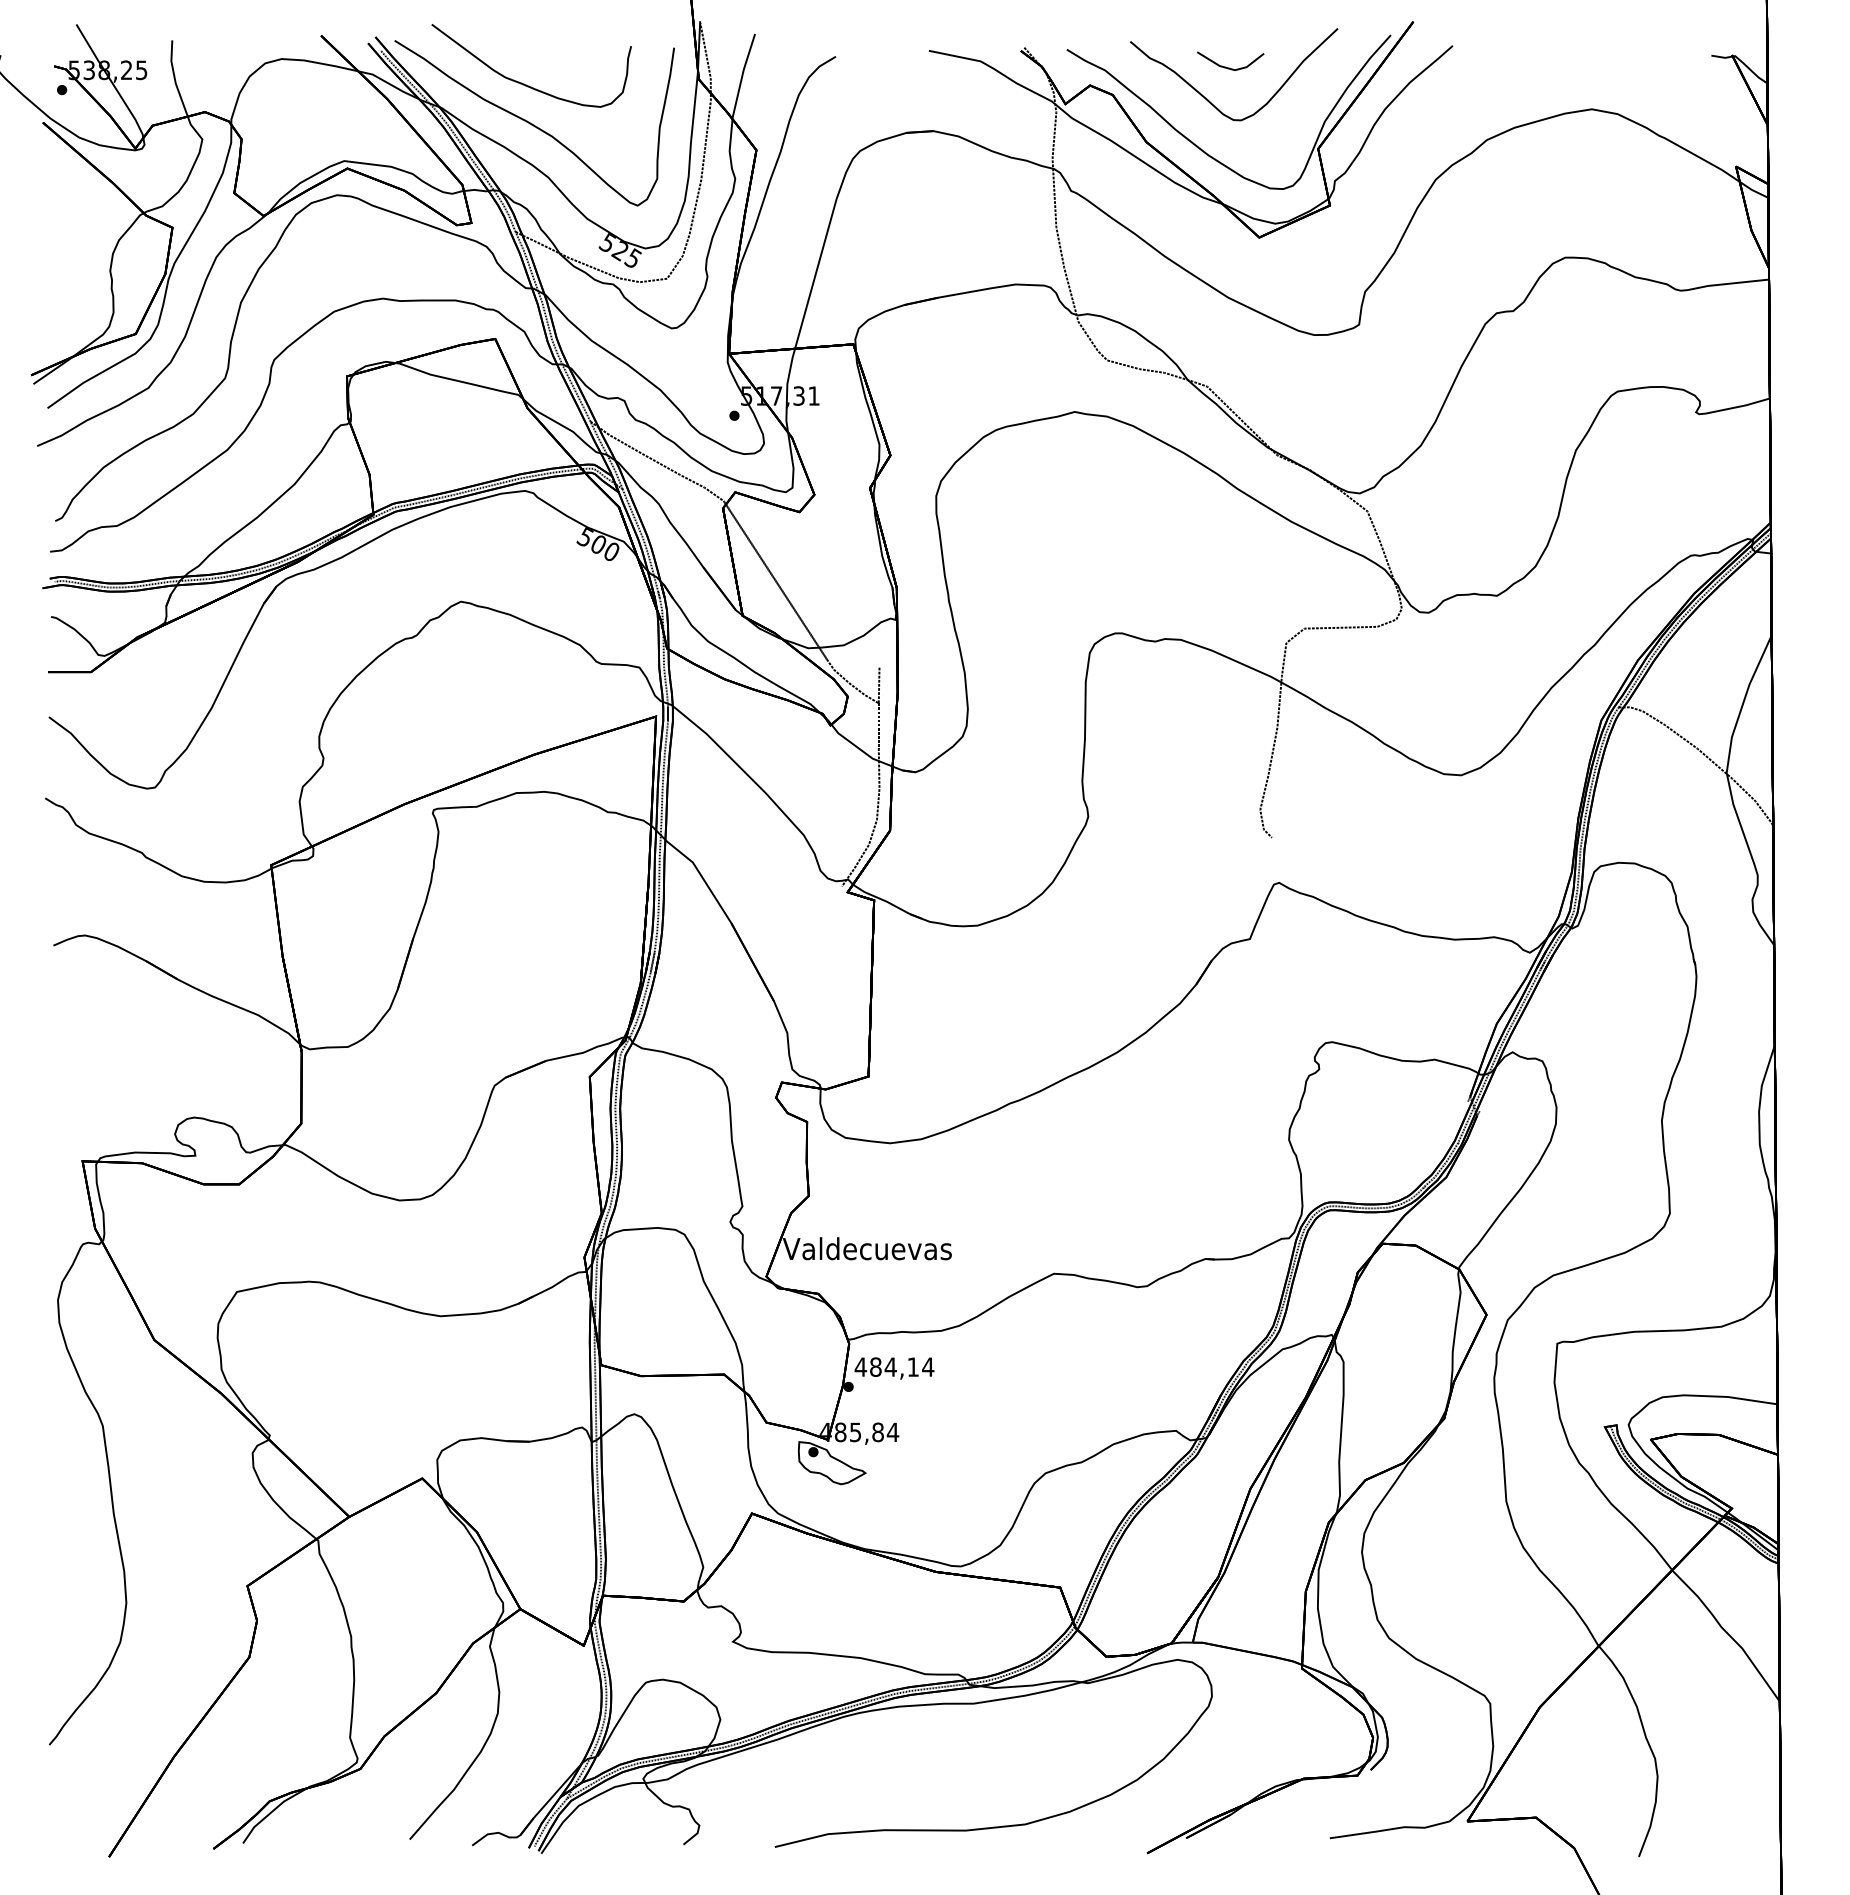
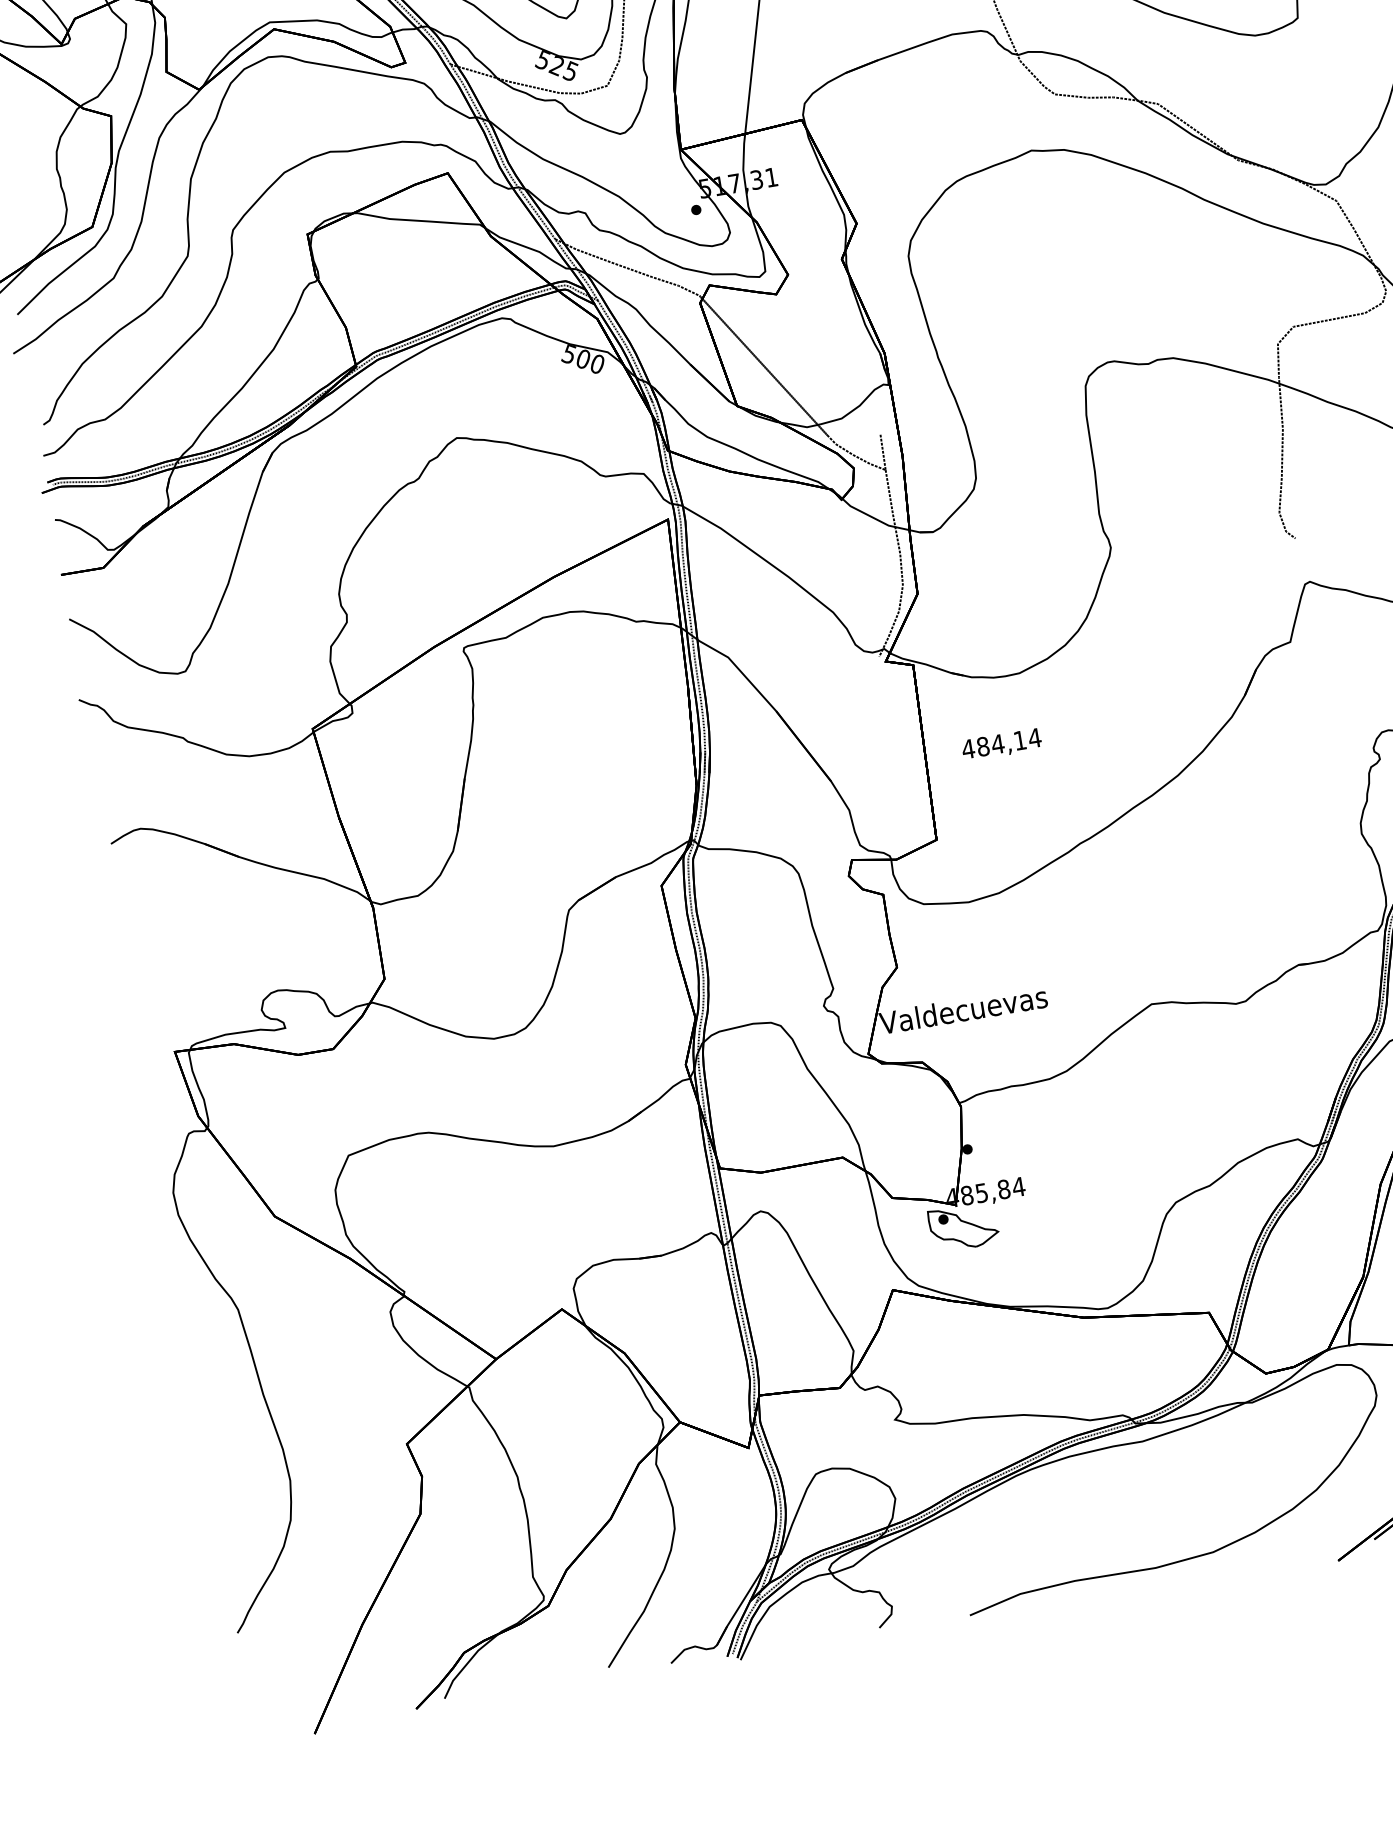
text: (894, 1368) -> (1001, 744), moved

